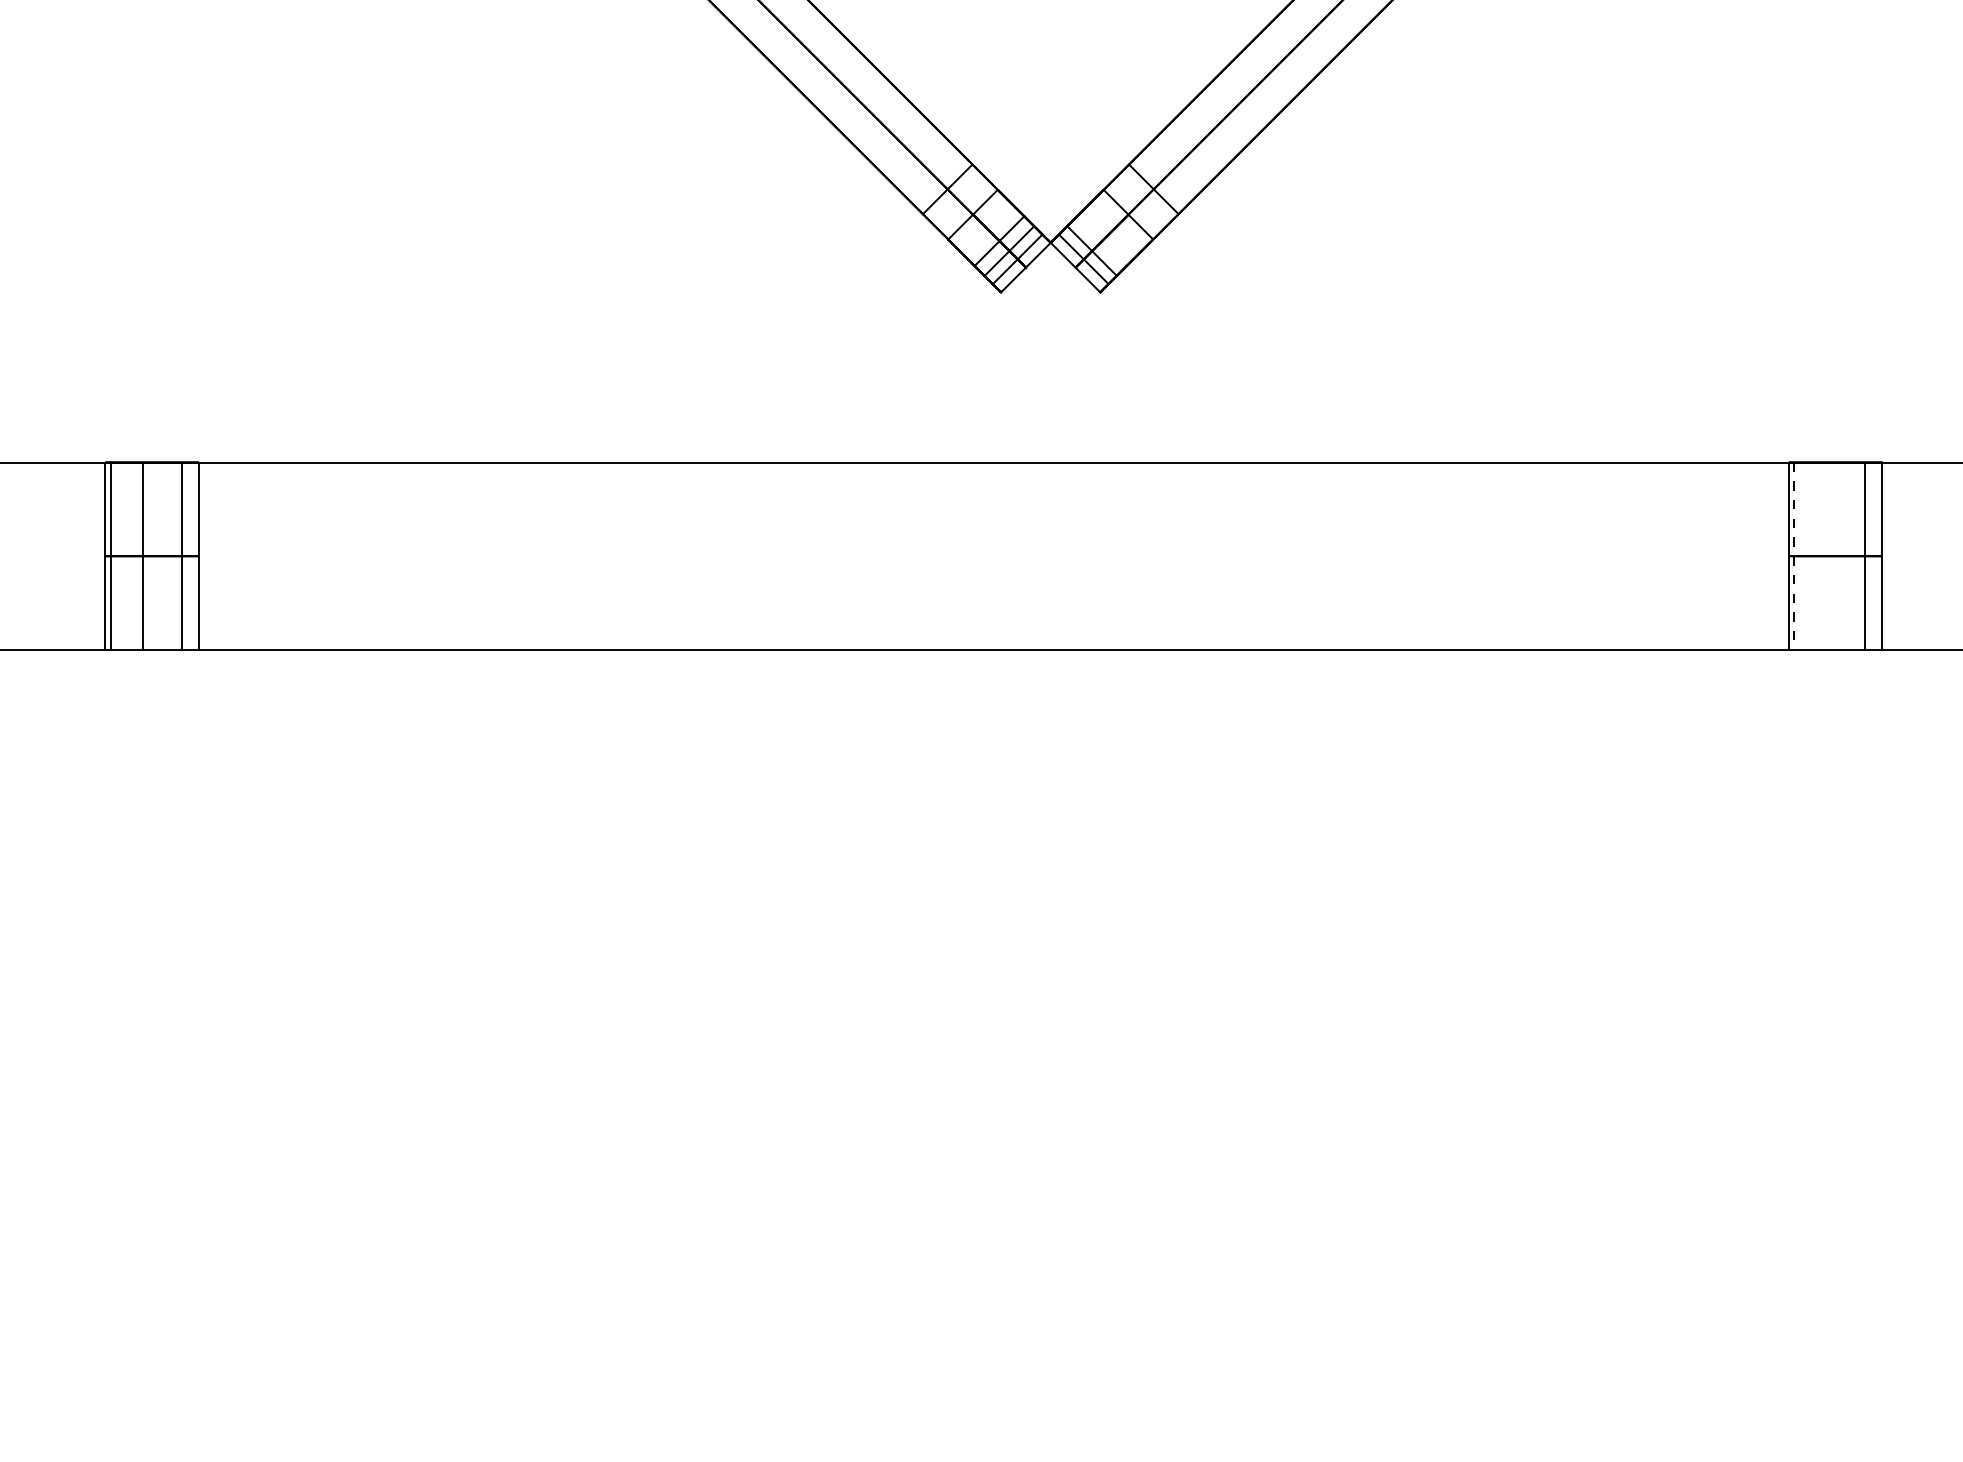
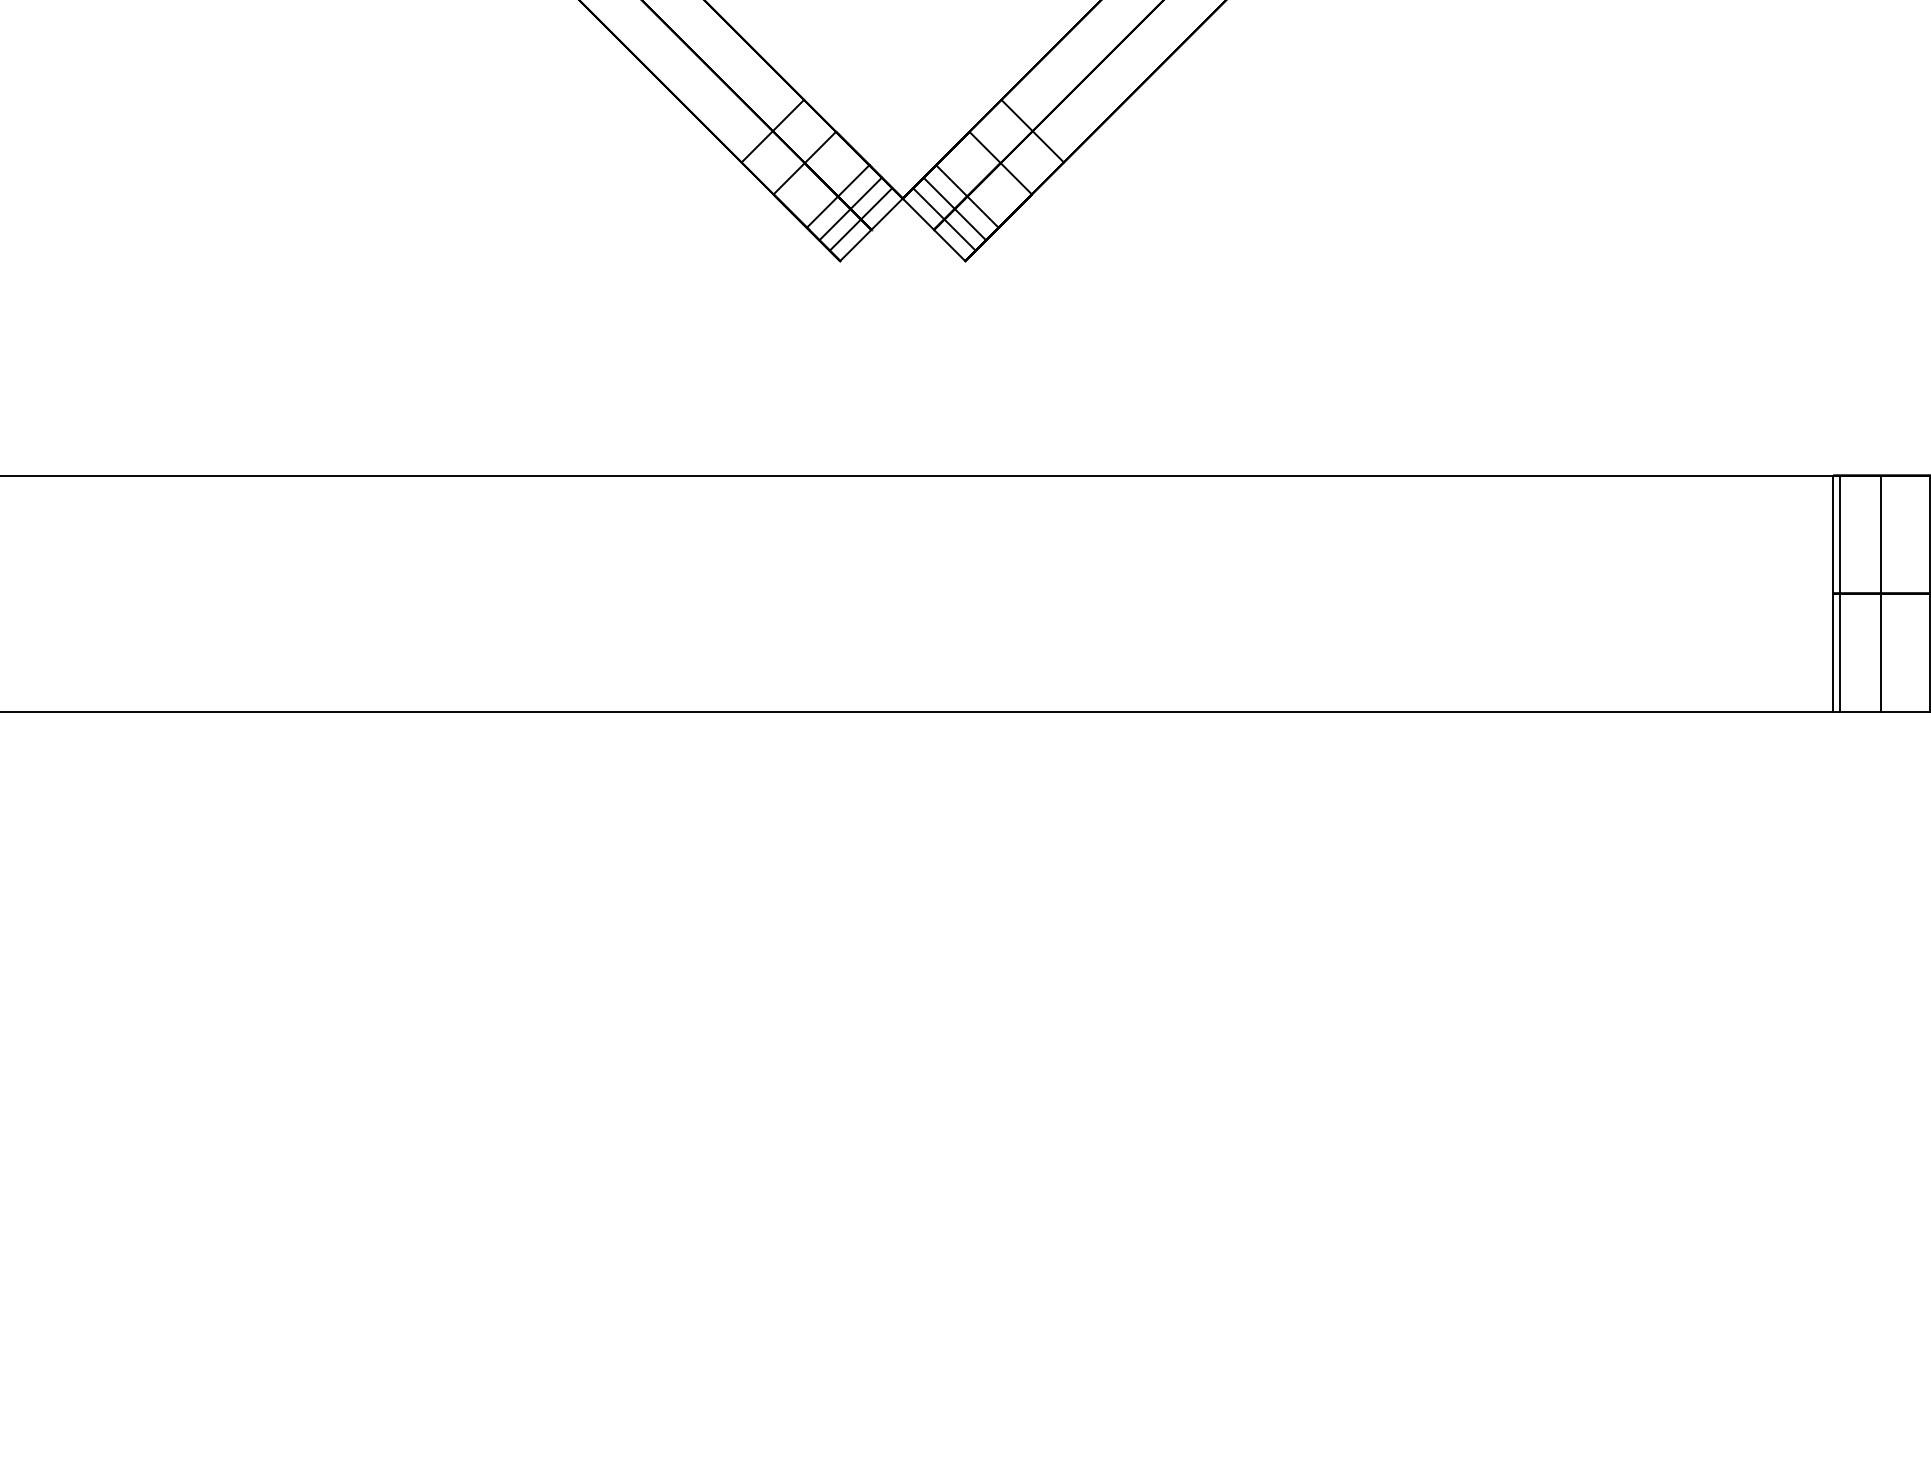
line: (1101, 240) -> (966, 195), added
line: (1826, 555) -> (1880, 592), added
line: (1794, 556) -> (1840, 594), dashed -> solid

